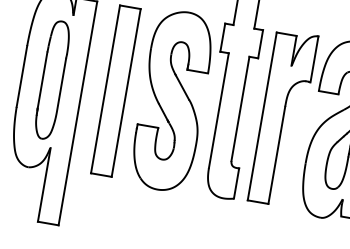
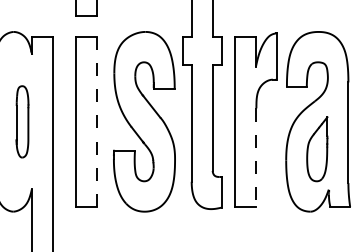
part: (52, 79) -> (22, 121), size x0.6
line: (126, 93) -> (97, 122), solid -> dashed
line: (276, 156) -> (256, 158), solid -> dashed

